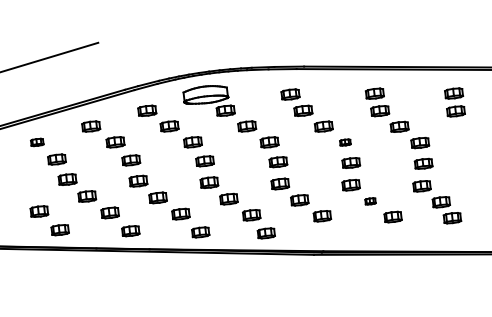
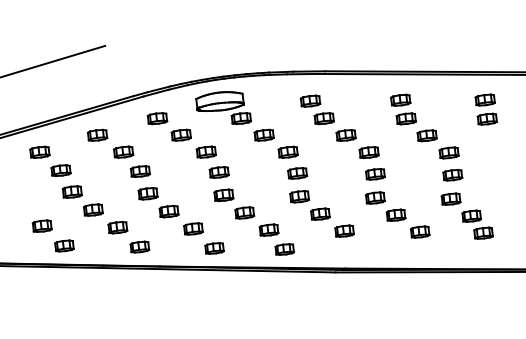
part: (37, 142) -> (40, 152), size x1.43
part: (345, 142) -> (369, 152), size x1.67
part: (370, 201) -> (396, 215), size x1.67

